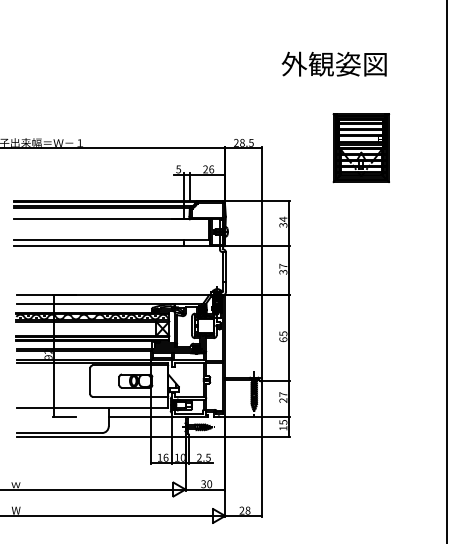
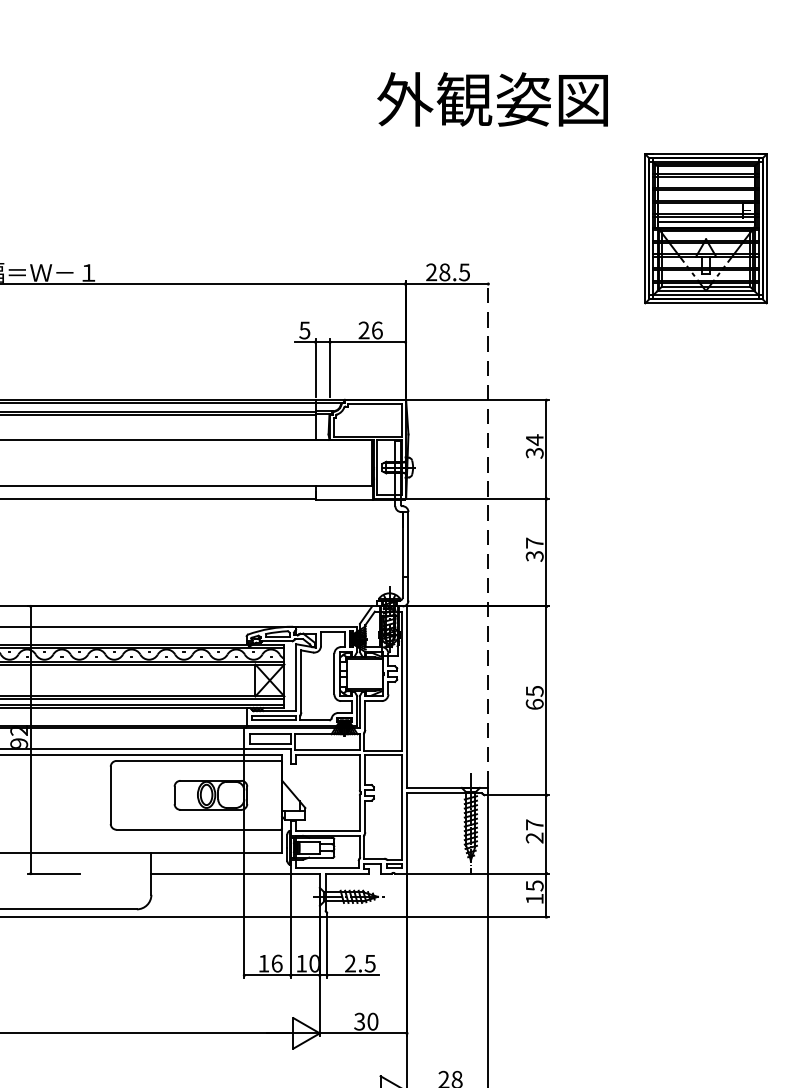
text: (333, 63) -> (491, 97), moved
part: (361, 148) -> (706, 229), moved
line: (262, 261) -> (488, 532), solid -> dashed

